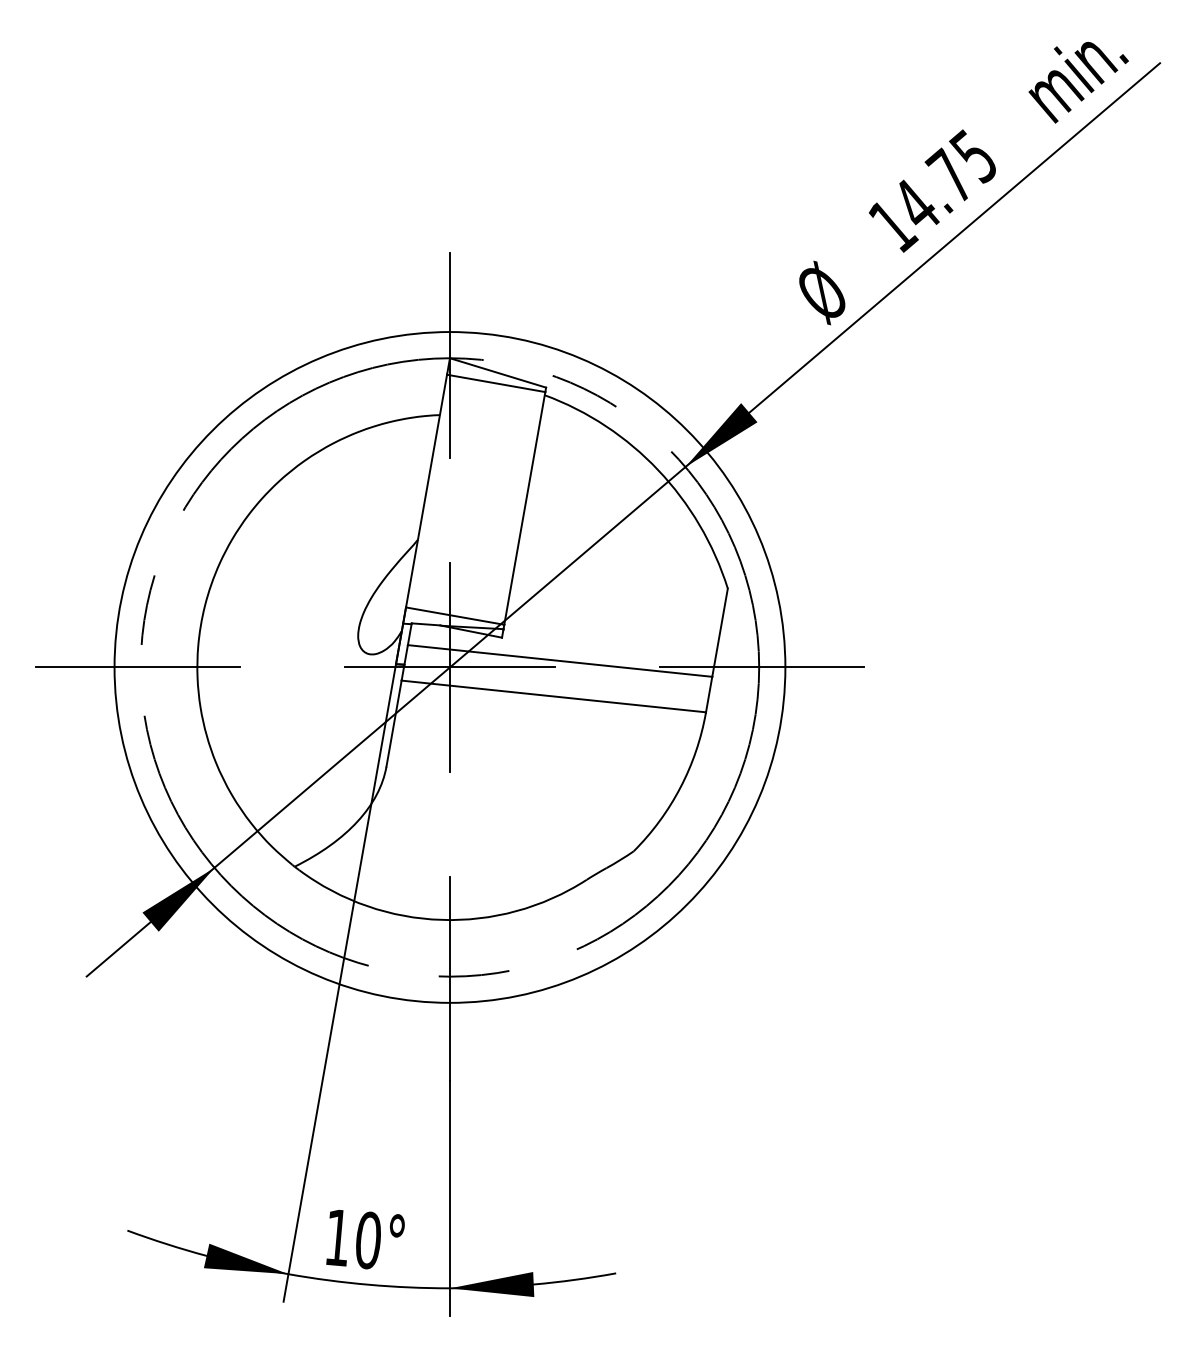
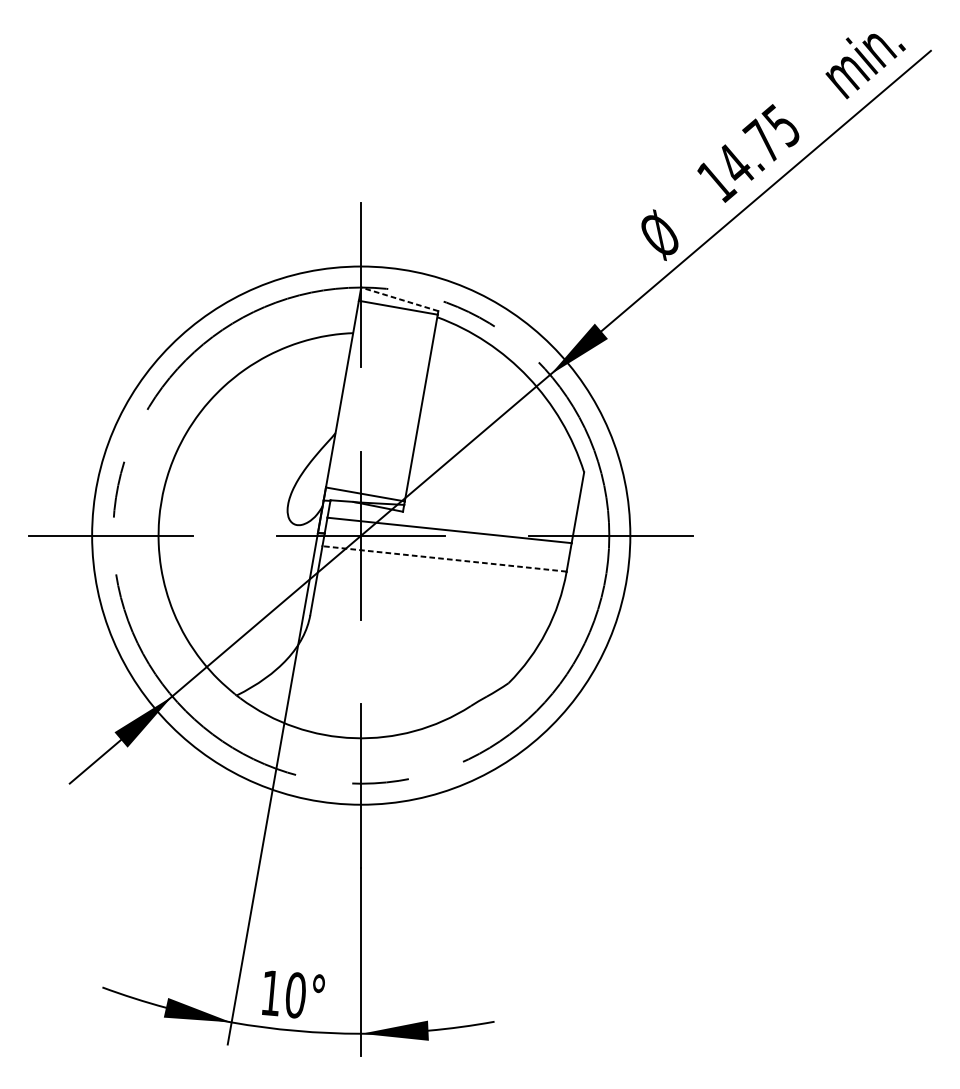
line: (497, 372) -> (399, 298), solid -> dashed
line: (553, 696) -> (444, 558), solid -> dashed

